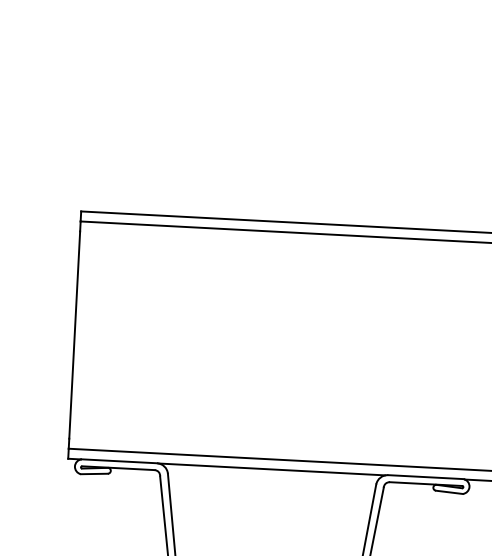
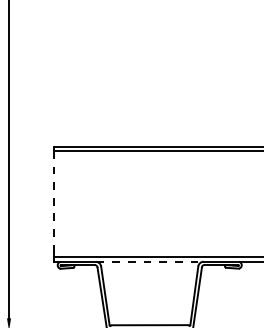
line: (75, 333) -> (54, 203), solid -> dashed
line: (272, 468) -> (149, 261), solid -> dashed

